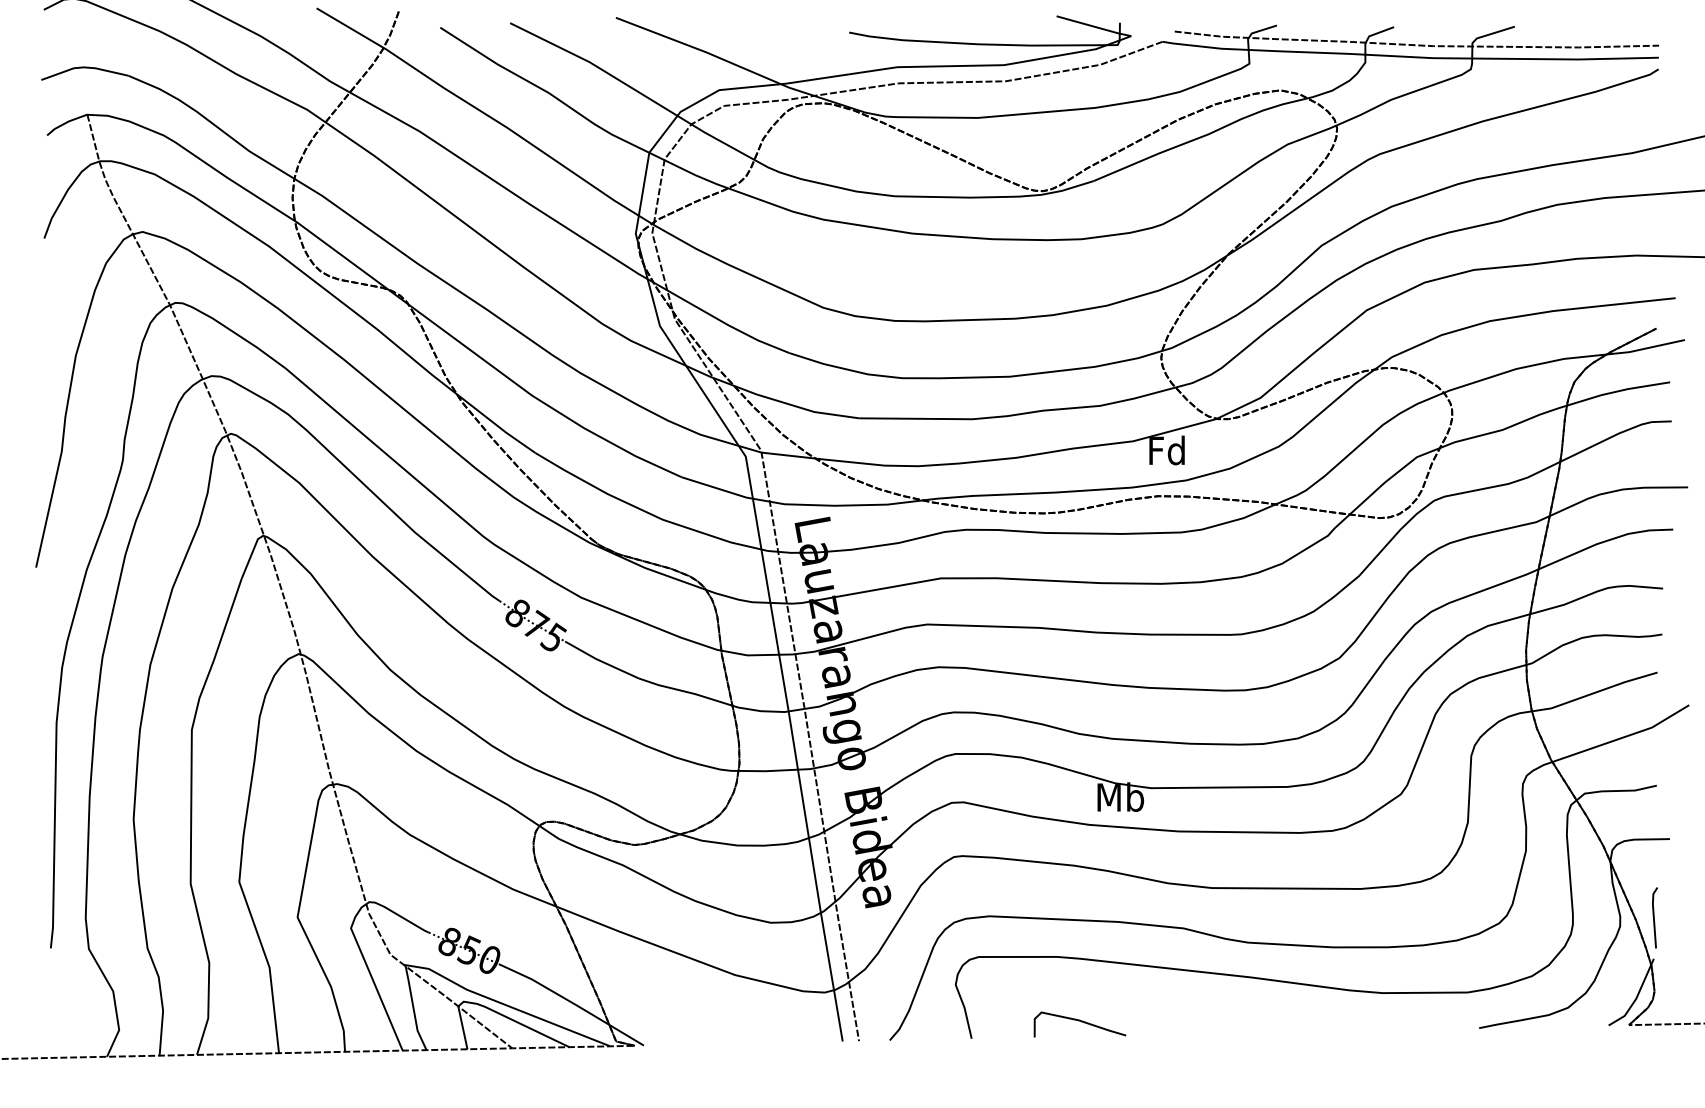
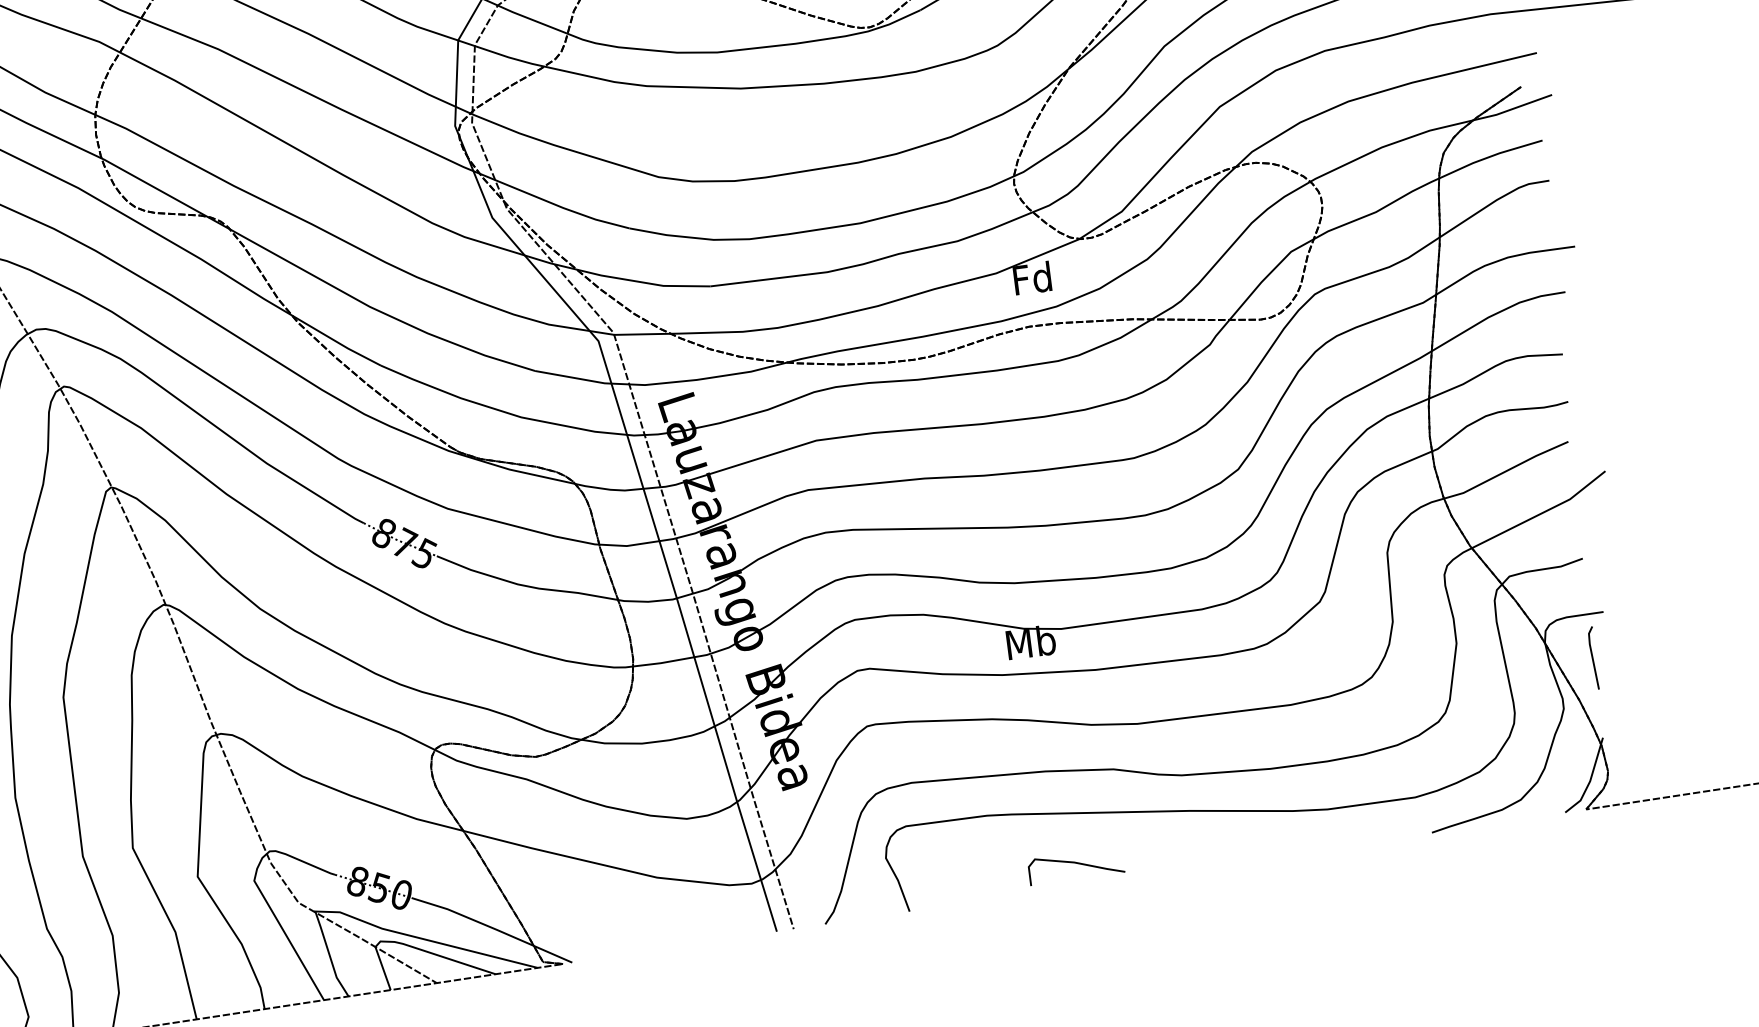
line: (1654, 917) -> (1593, 657), moved
curve: (1081, 1022) -> (1077, 864), moved

